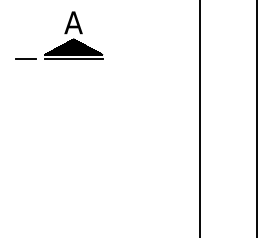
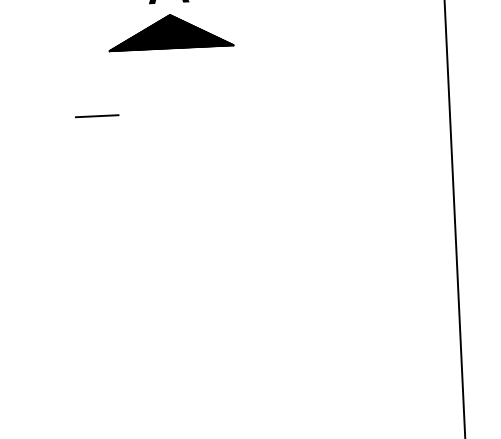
line: (25, 58) -> (95, 114), moved
line: (73, 59) -> (171, 58), removed

